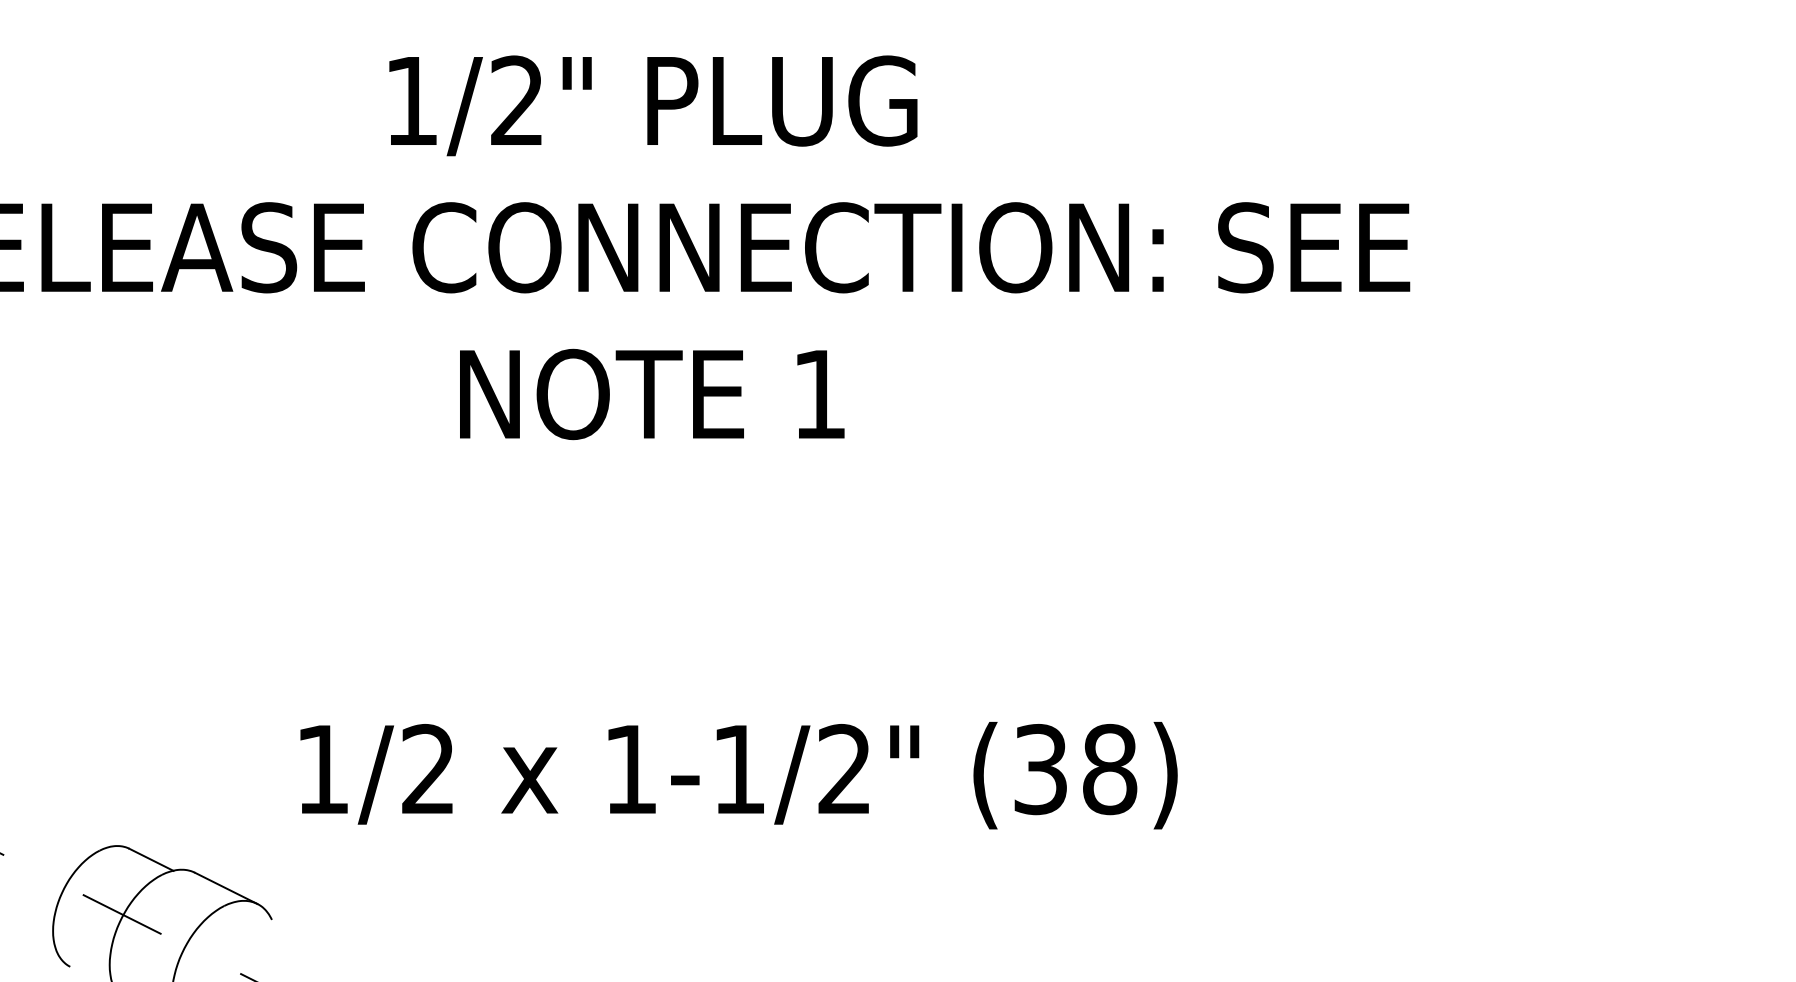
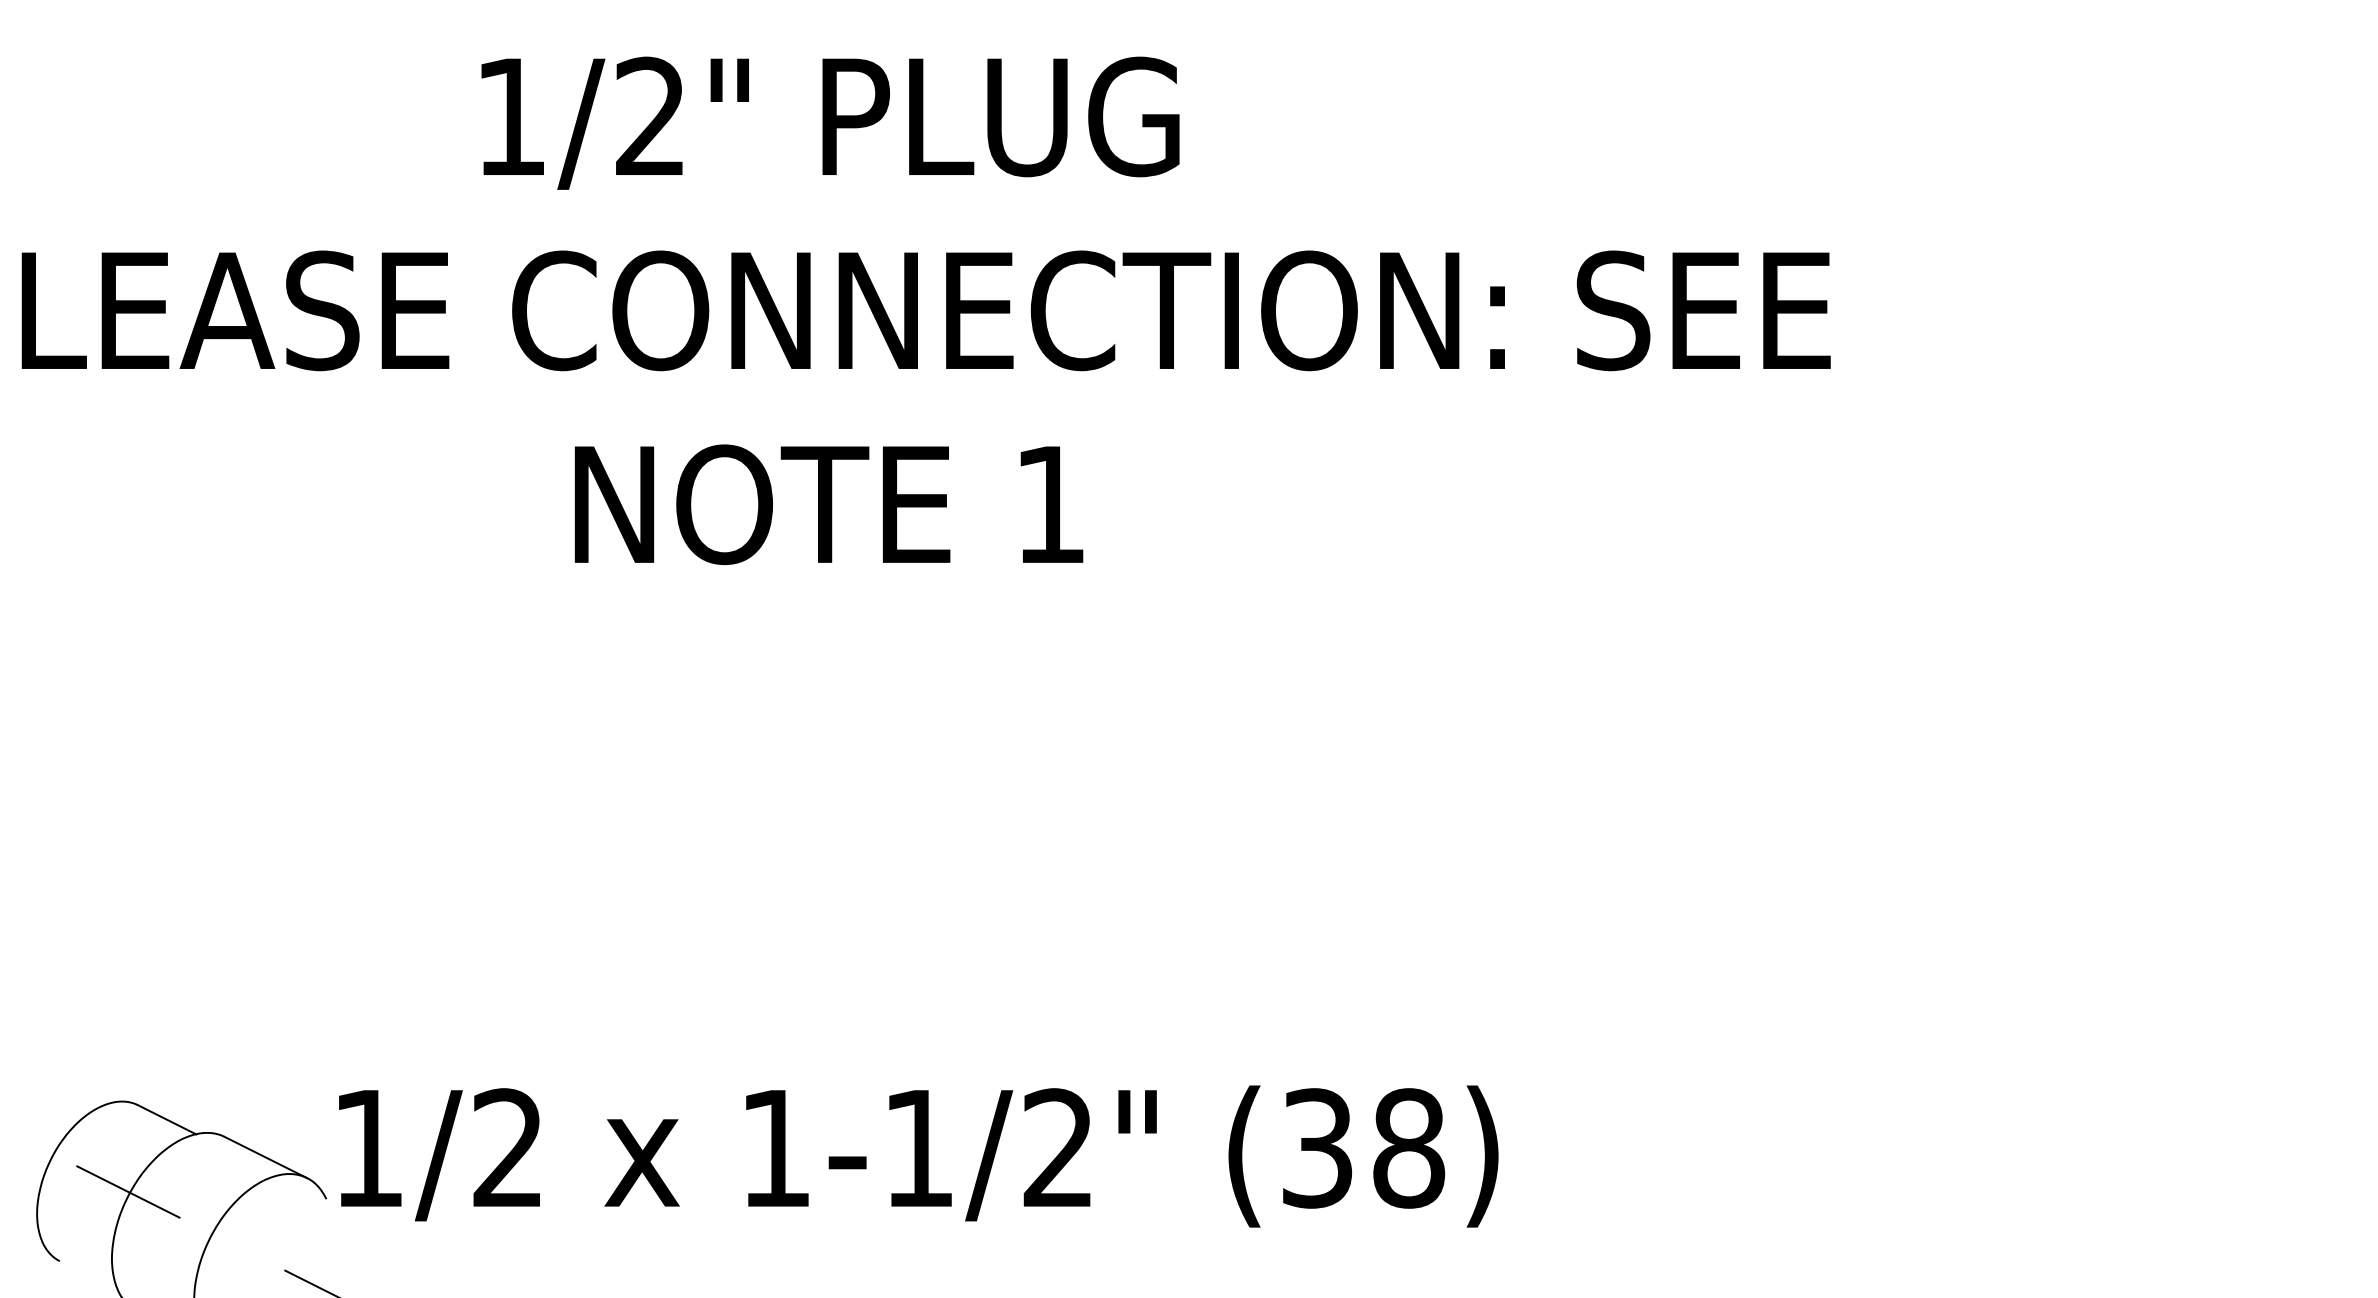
text: (738, 775) -> (918, 1156), moved

